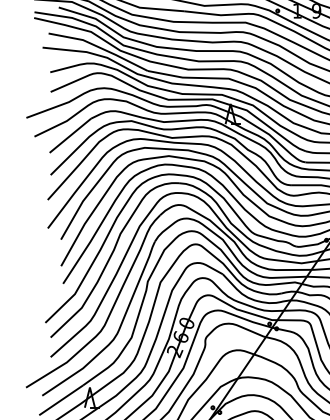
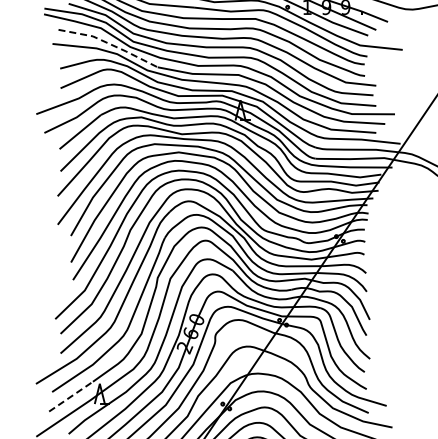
line: (99, 48) -> (109, 44), solid -> dashed
line: (61, 400) -> (71, 396), solid -> dashed

